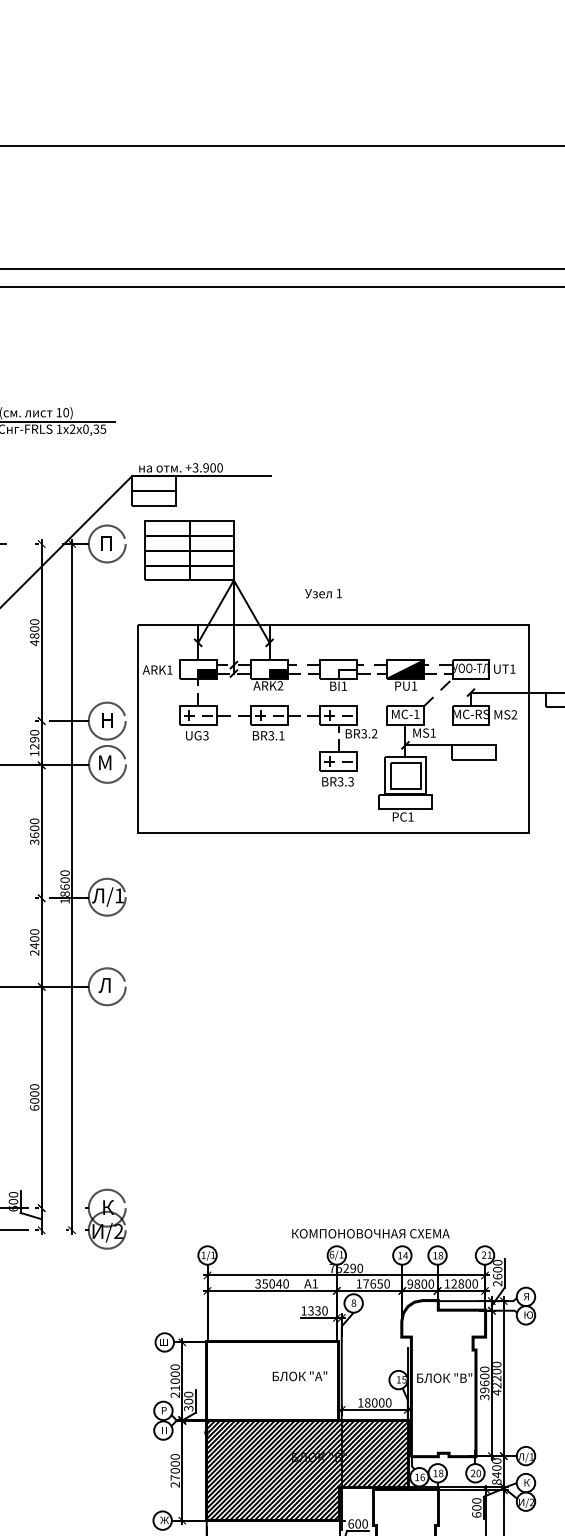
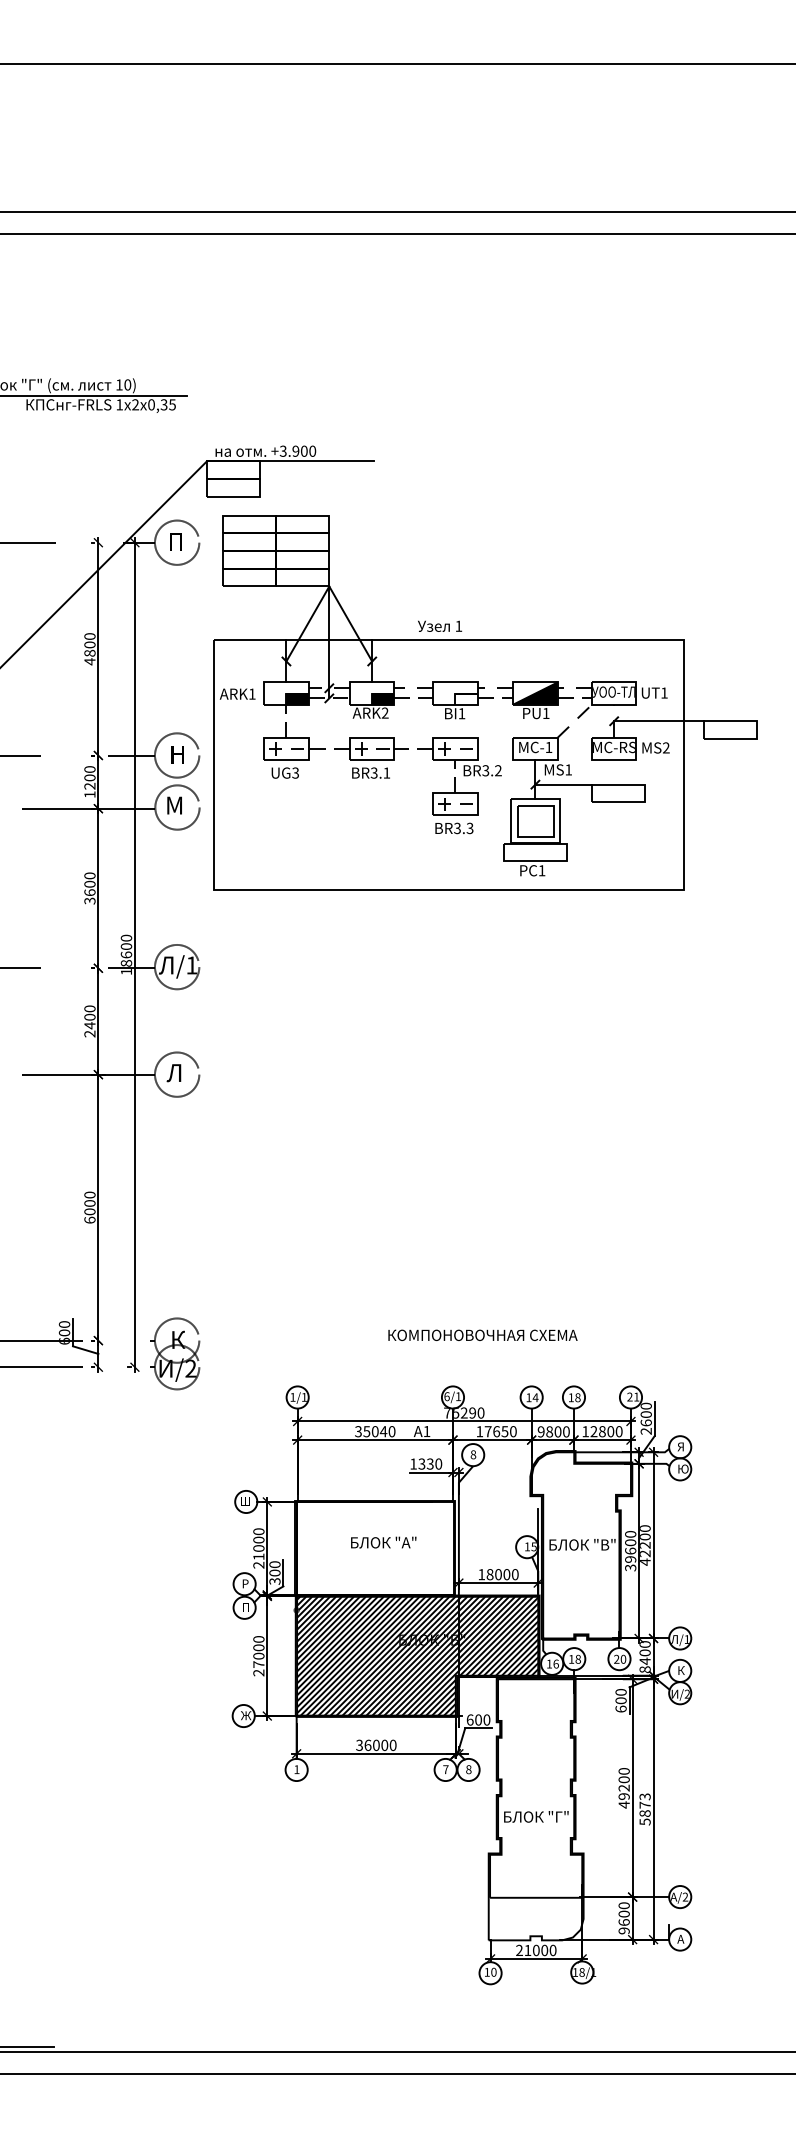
text: (323, 592) -> (440, 625), moved
text: (34, 739) -> (89, 777), 1290 -> 1200
text: (370, 1233) -> (482, 1334), moved
text: (299, 1376) -> (383, 1542), moved

